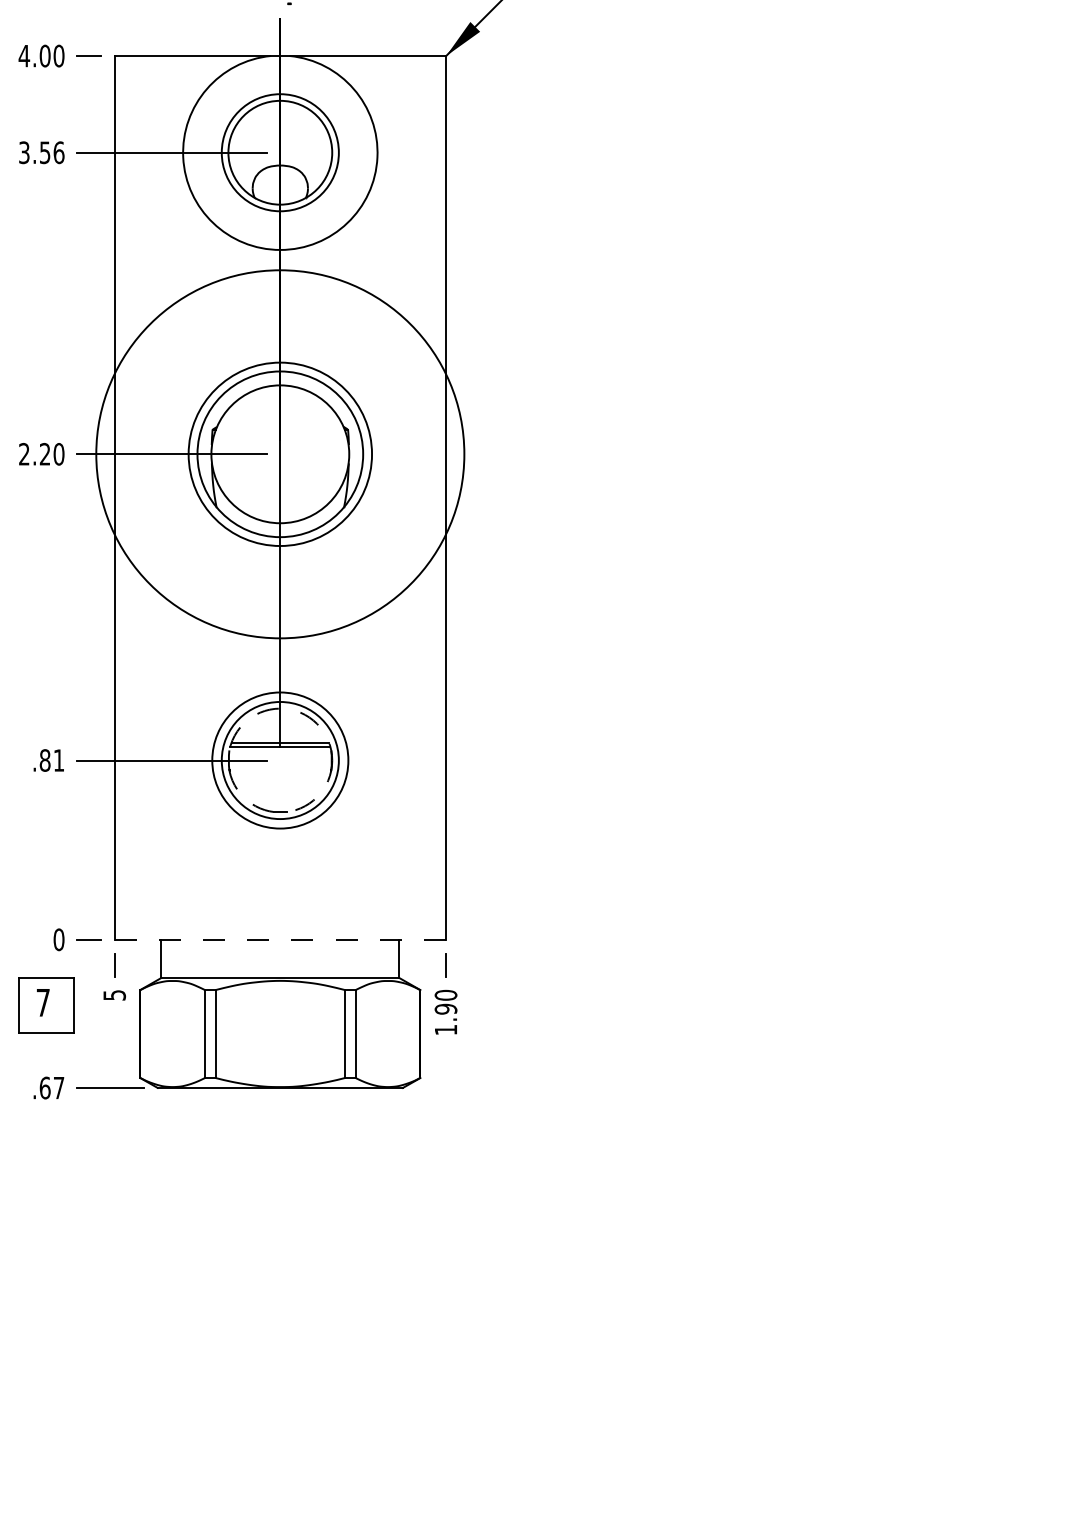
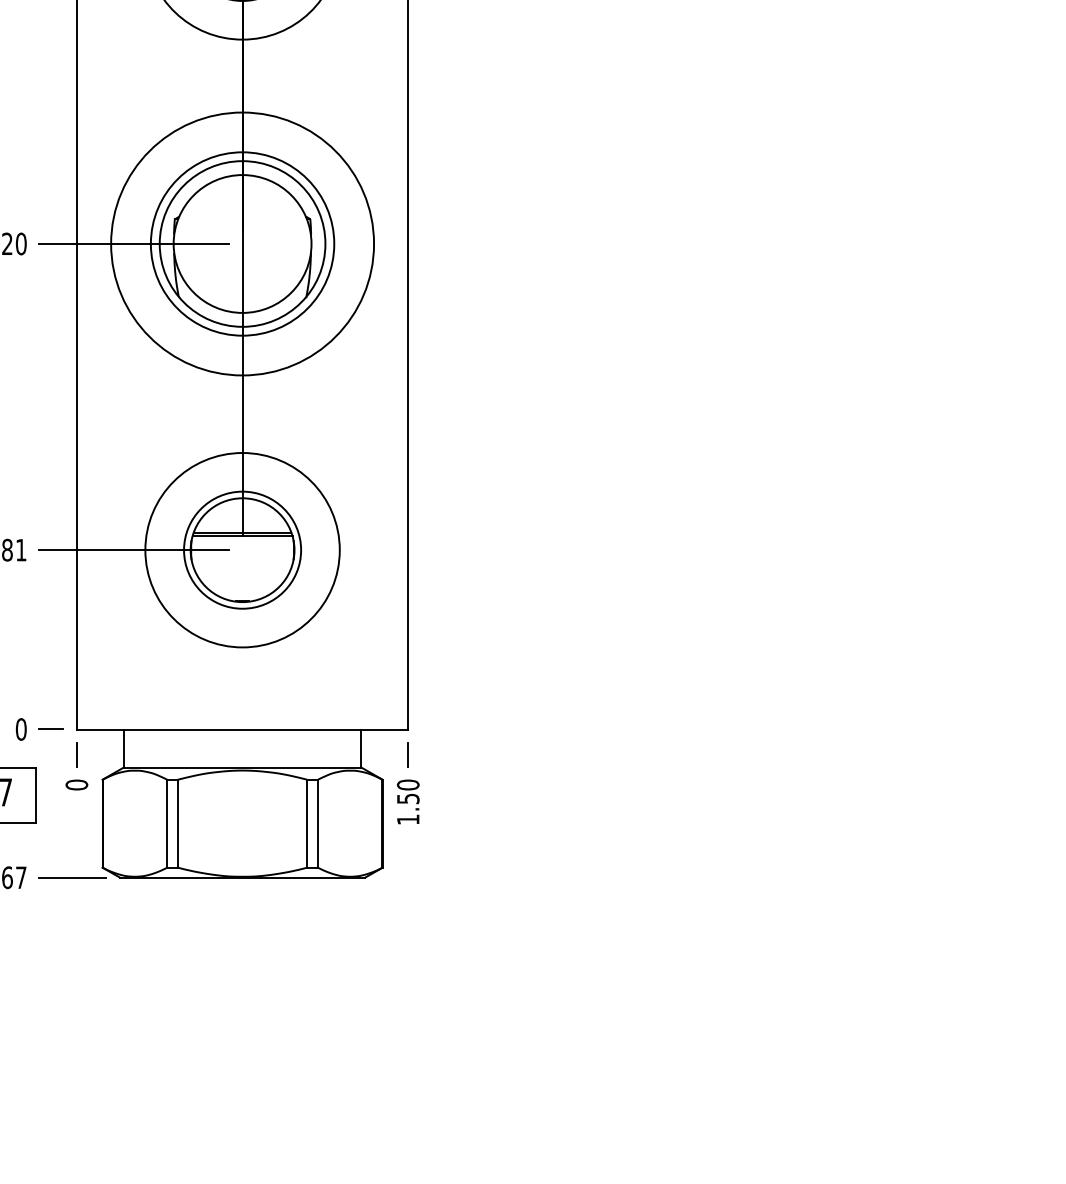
circle: (279, 453) -> (241, 243), size x0.71
circle: (280, 760) -> (242, 550), dashed -> solid
circle: (280, 760) -> (242, 550), size x1.43
line: (280, 939) -> (242, 729), dashed -> solid
text: (114, 994) -> (76, 784), 5 -> 0
text: (445, 1008) -> (407, 798), 1.90 -> 1.50

